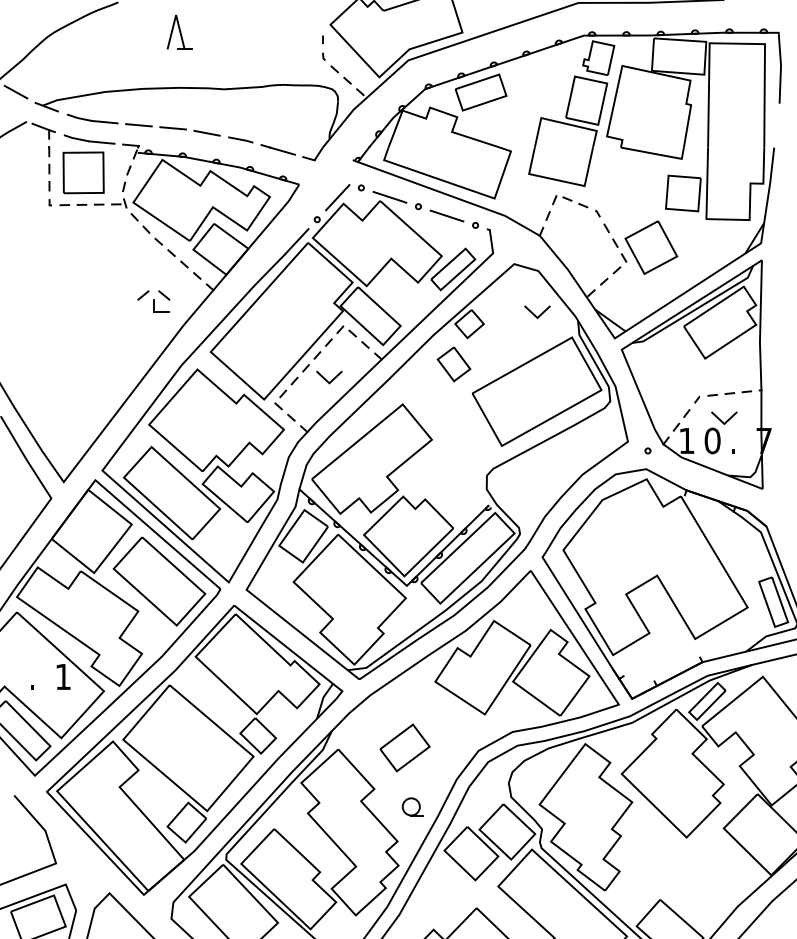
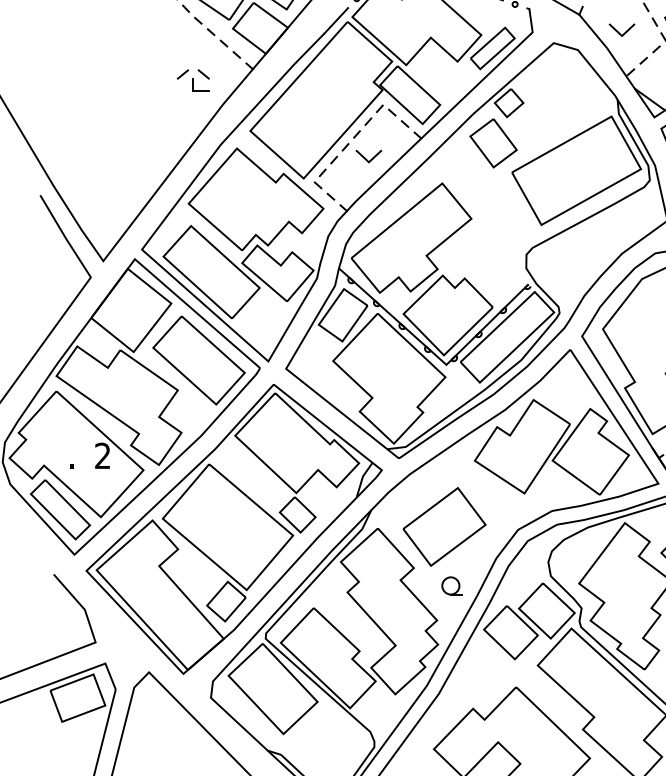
line: (534, 313) -> (619, 31), moved
part: (453, 364) -> (493, 143), size x1.43
text: (62, 676) -> (102, 455), 1 -> 2
part: (404, 747) -> (444, 526), size x1.67

